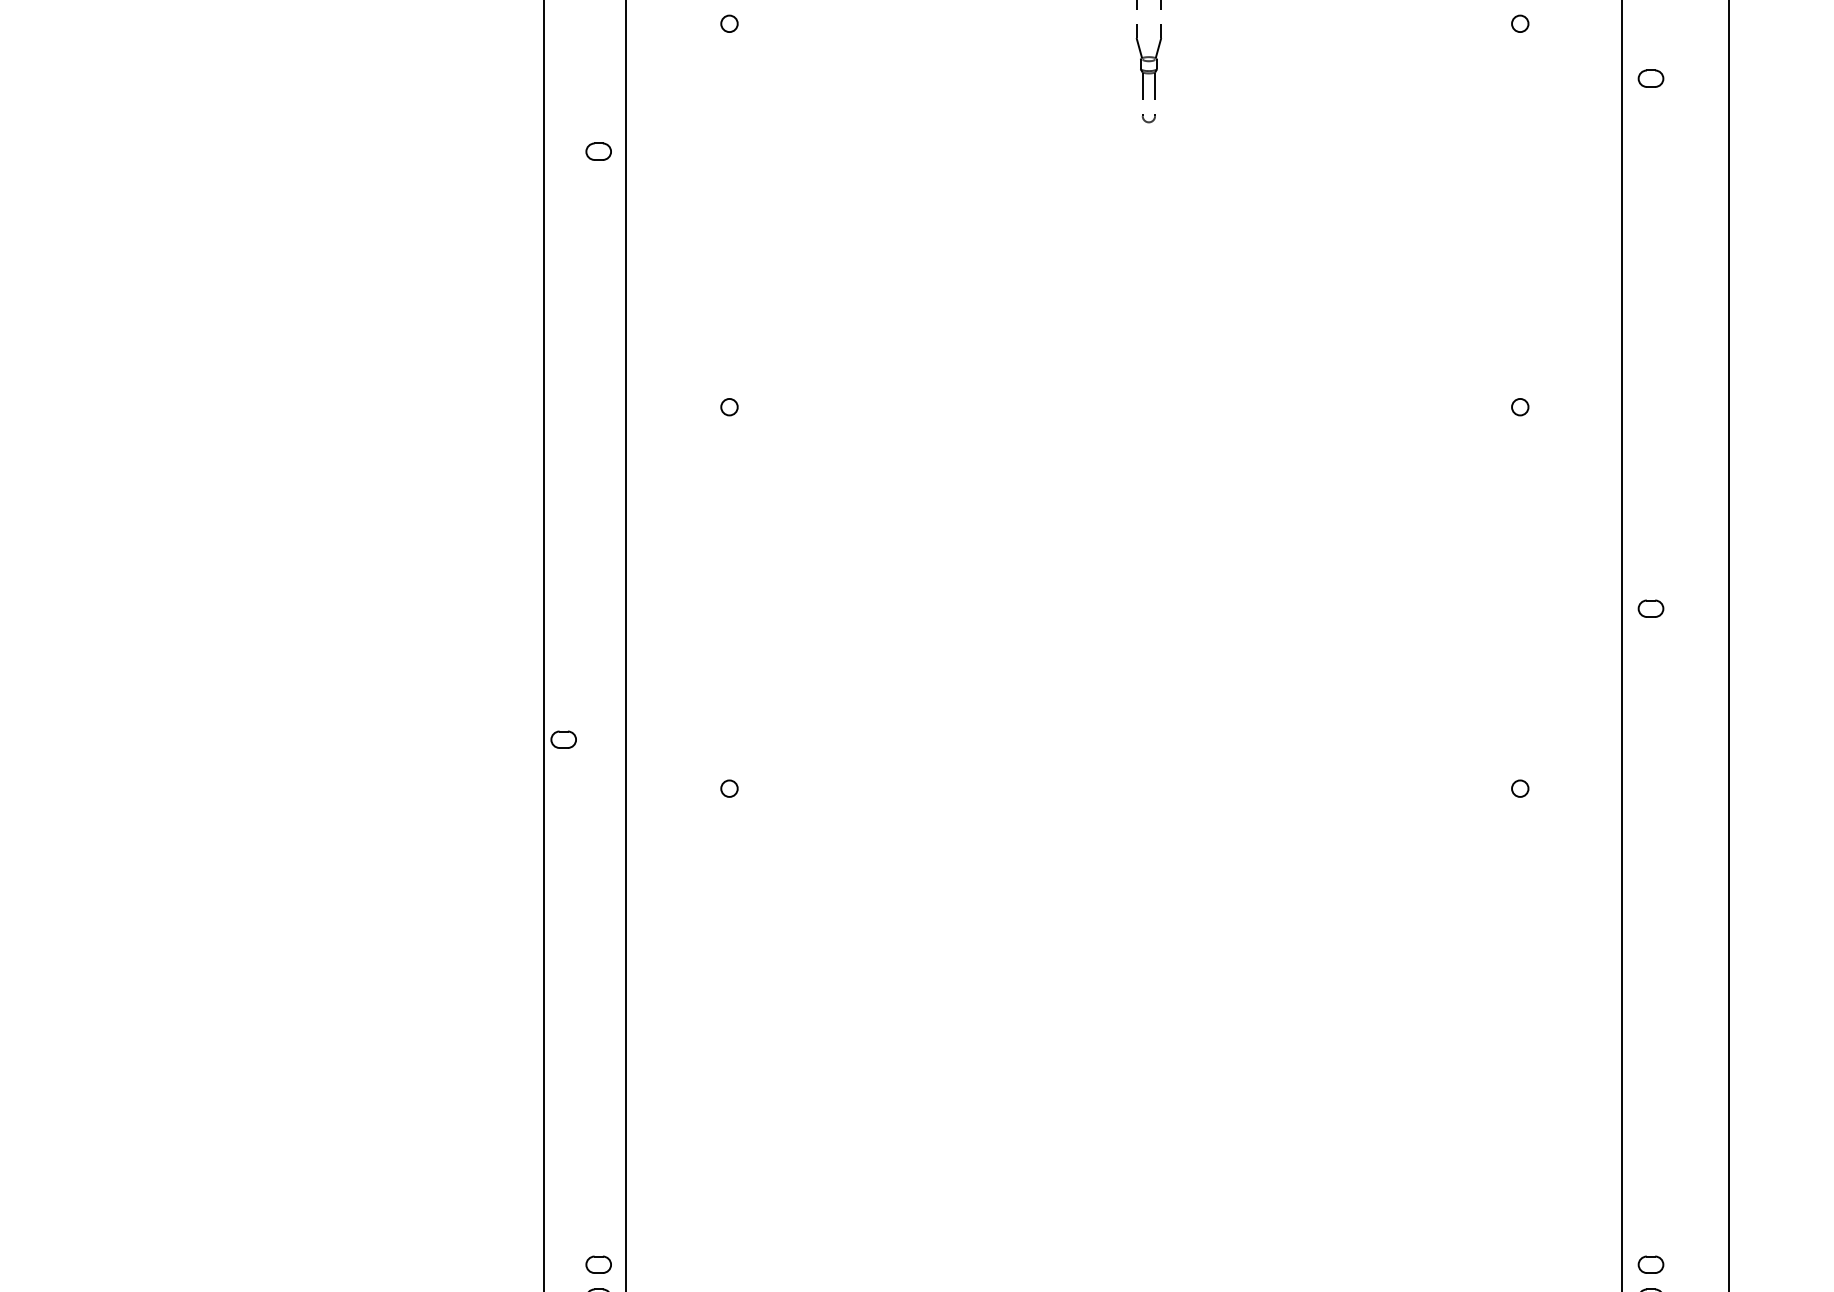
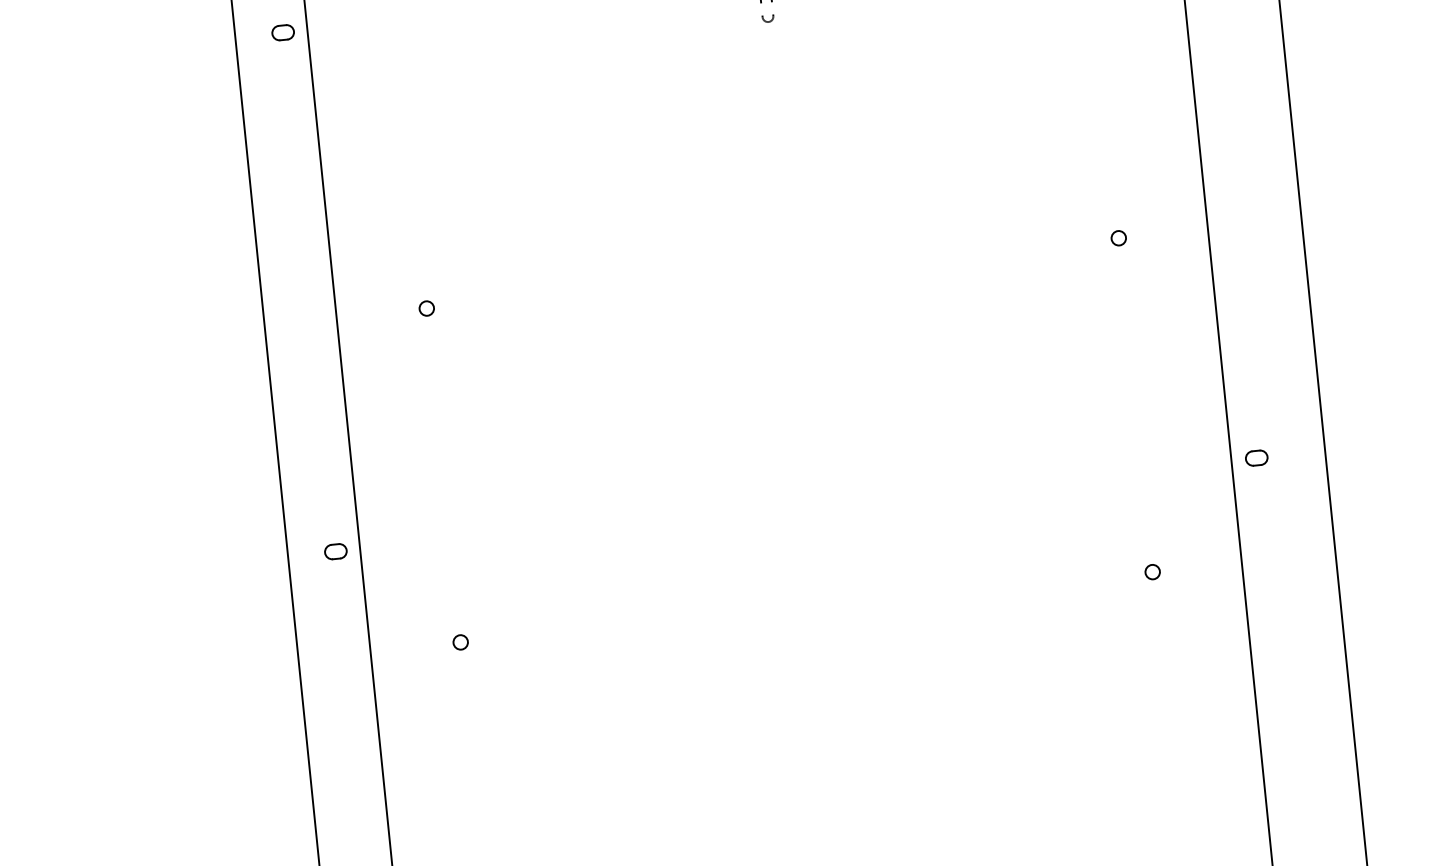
part: (598, 151) -> (282, 32), moved
part: (1650, 608) -> (1256, 457), moved
part: (563, 739) -> (335, 551), moved

